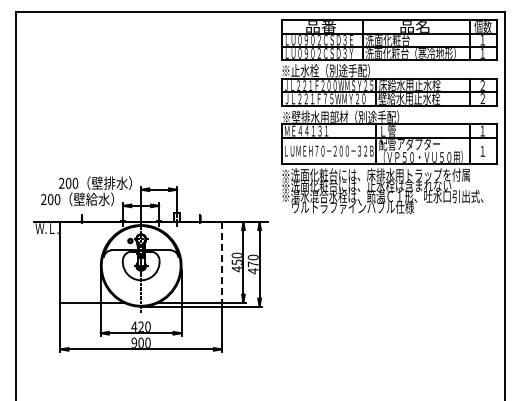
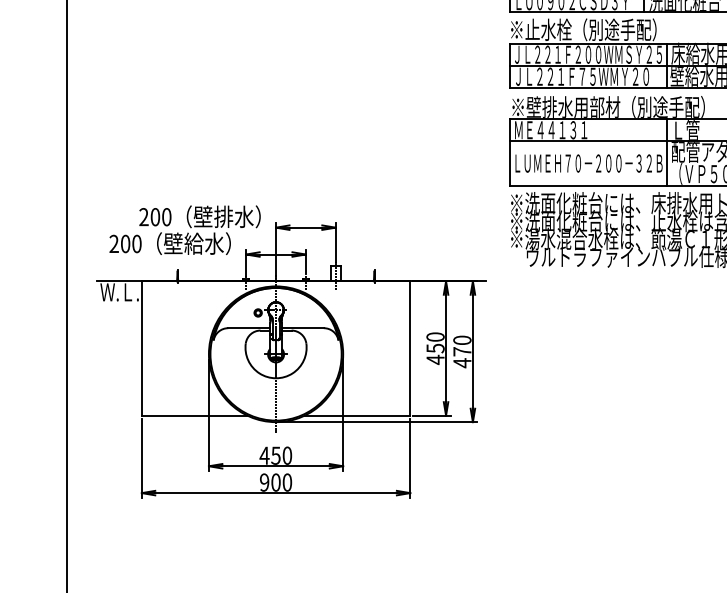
line: (221, 262) -> (409, 348), dashed -> solid
text: (140, 326) -> (274, 455), 420 -> 450

